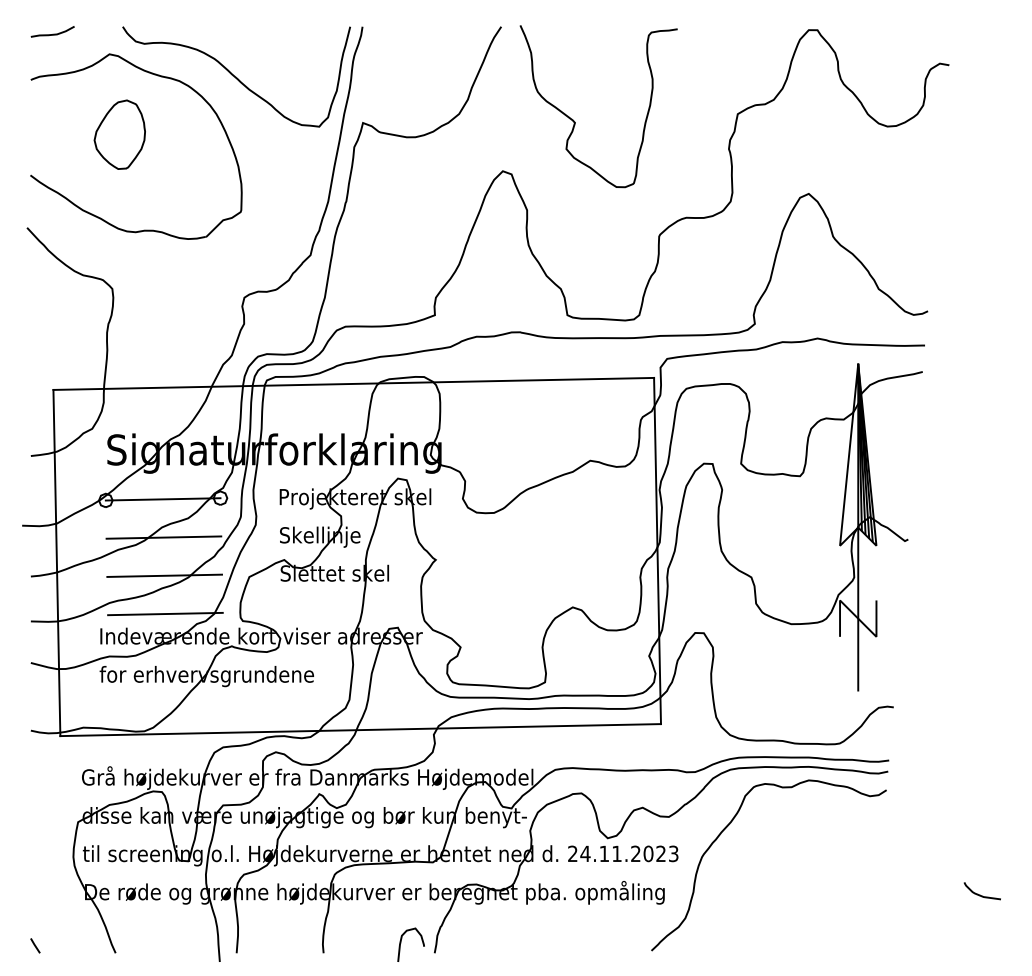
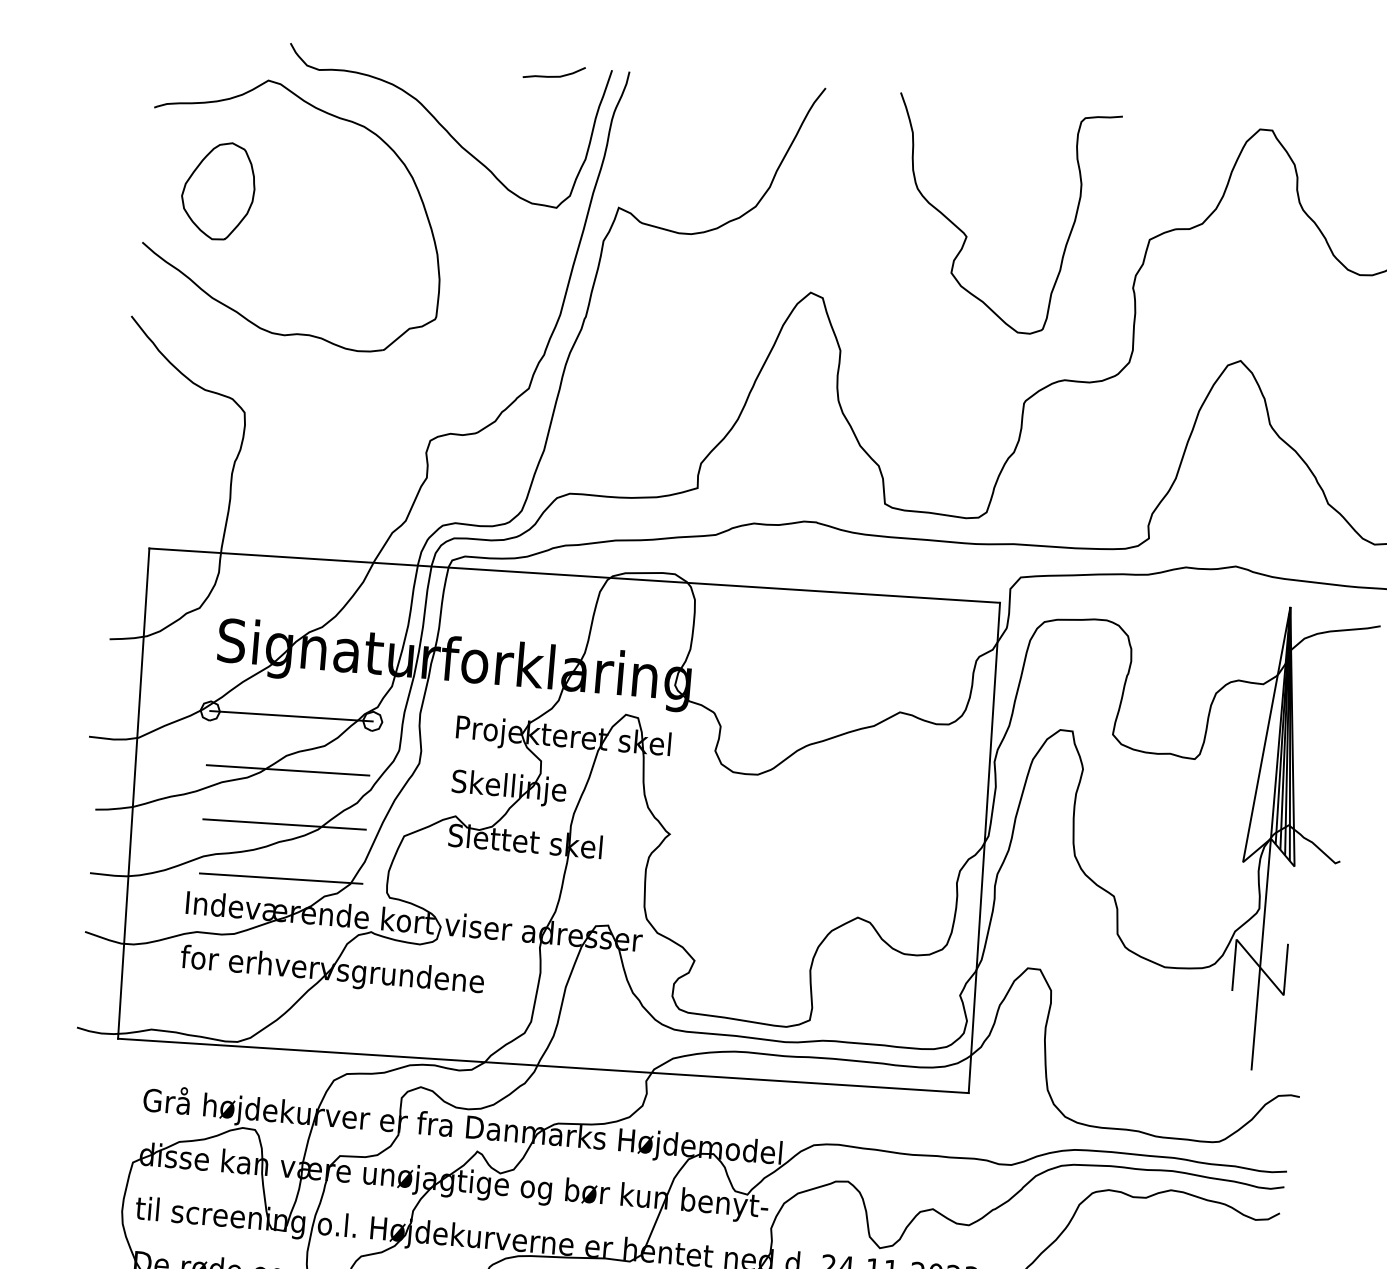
curve: (53, 33) -> (555, 75), moved
curve: (575, 121) -> (967, 234), moved
part: (119, 134) -> (217, 190), moved

